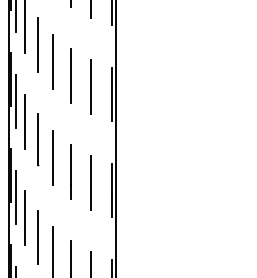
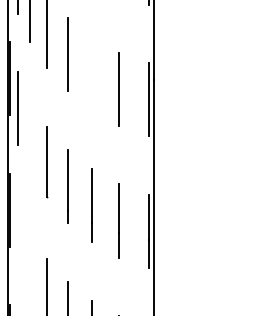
line: (70, 75) -> (91, 73), removed
line: (25, 121) -> (30, 136), removed
line: (16, 197) -> (17, 240), removed
line: (25, 217) -> (30, 268), removed

